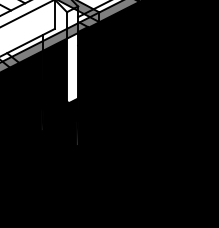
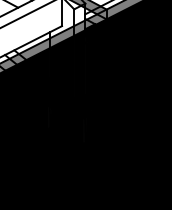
fill: (72, 68) -> (79, 65), added

